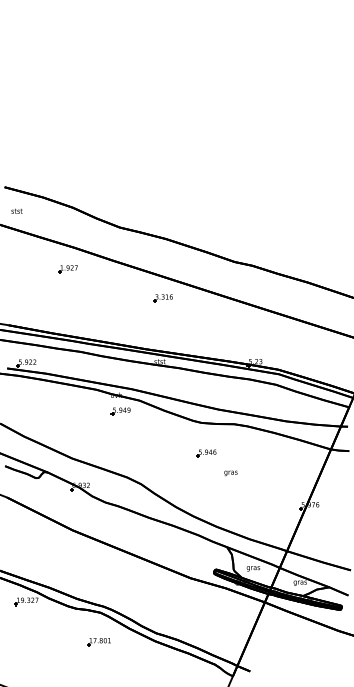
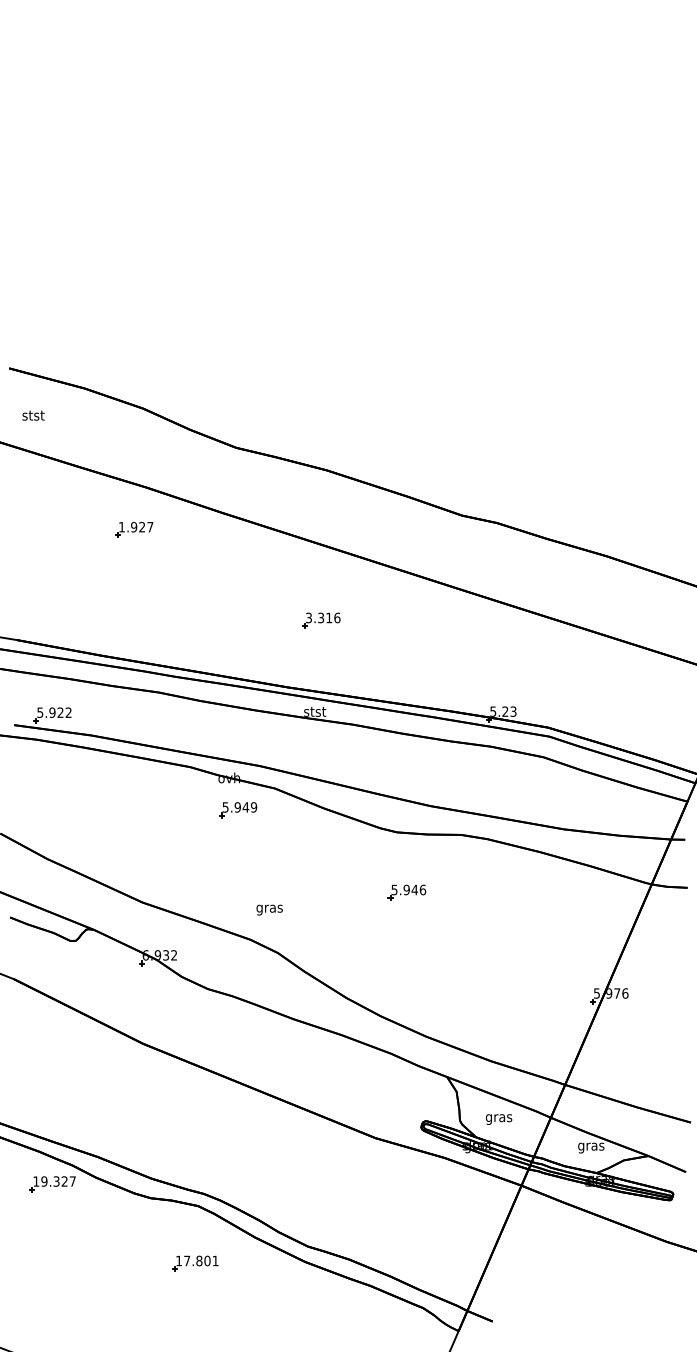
part: (162, 298) -> (319, 620), moved
text: (230, 473) -> (268, 910), moved

